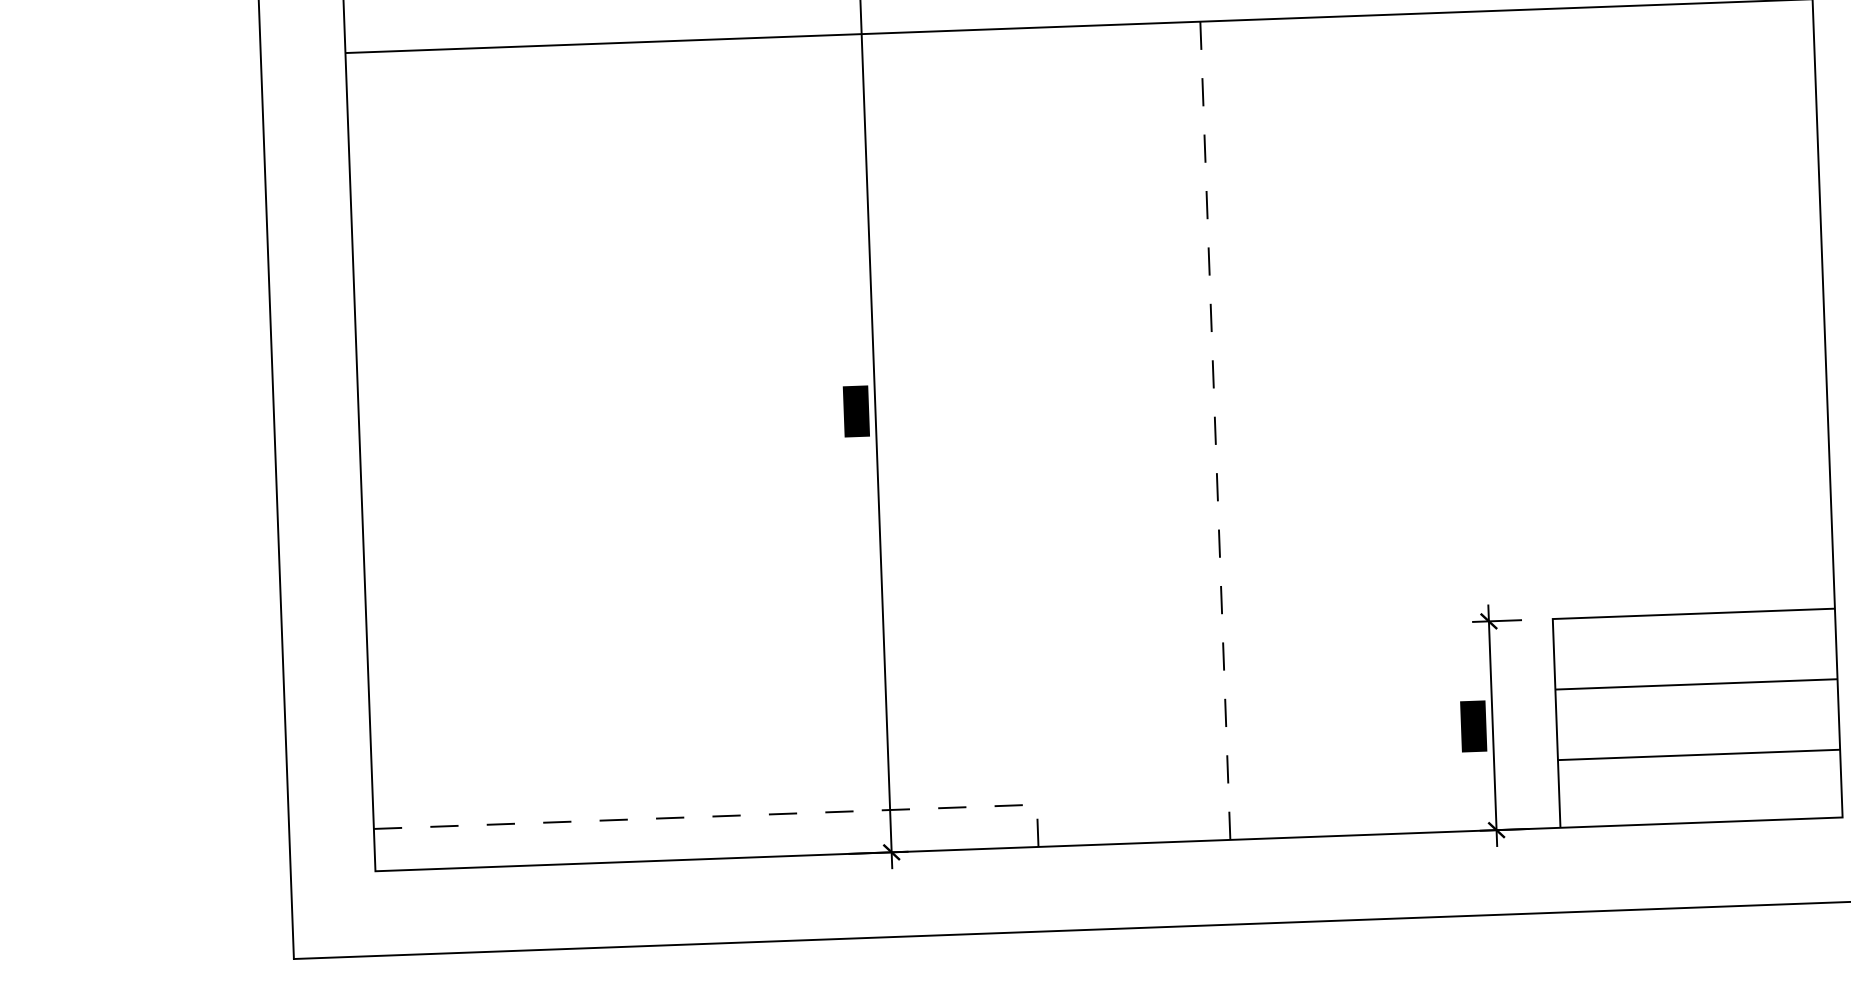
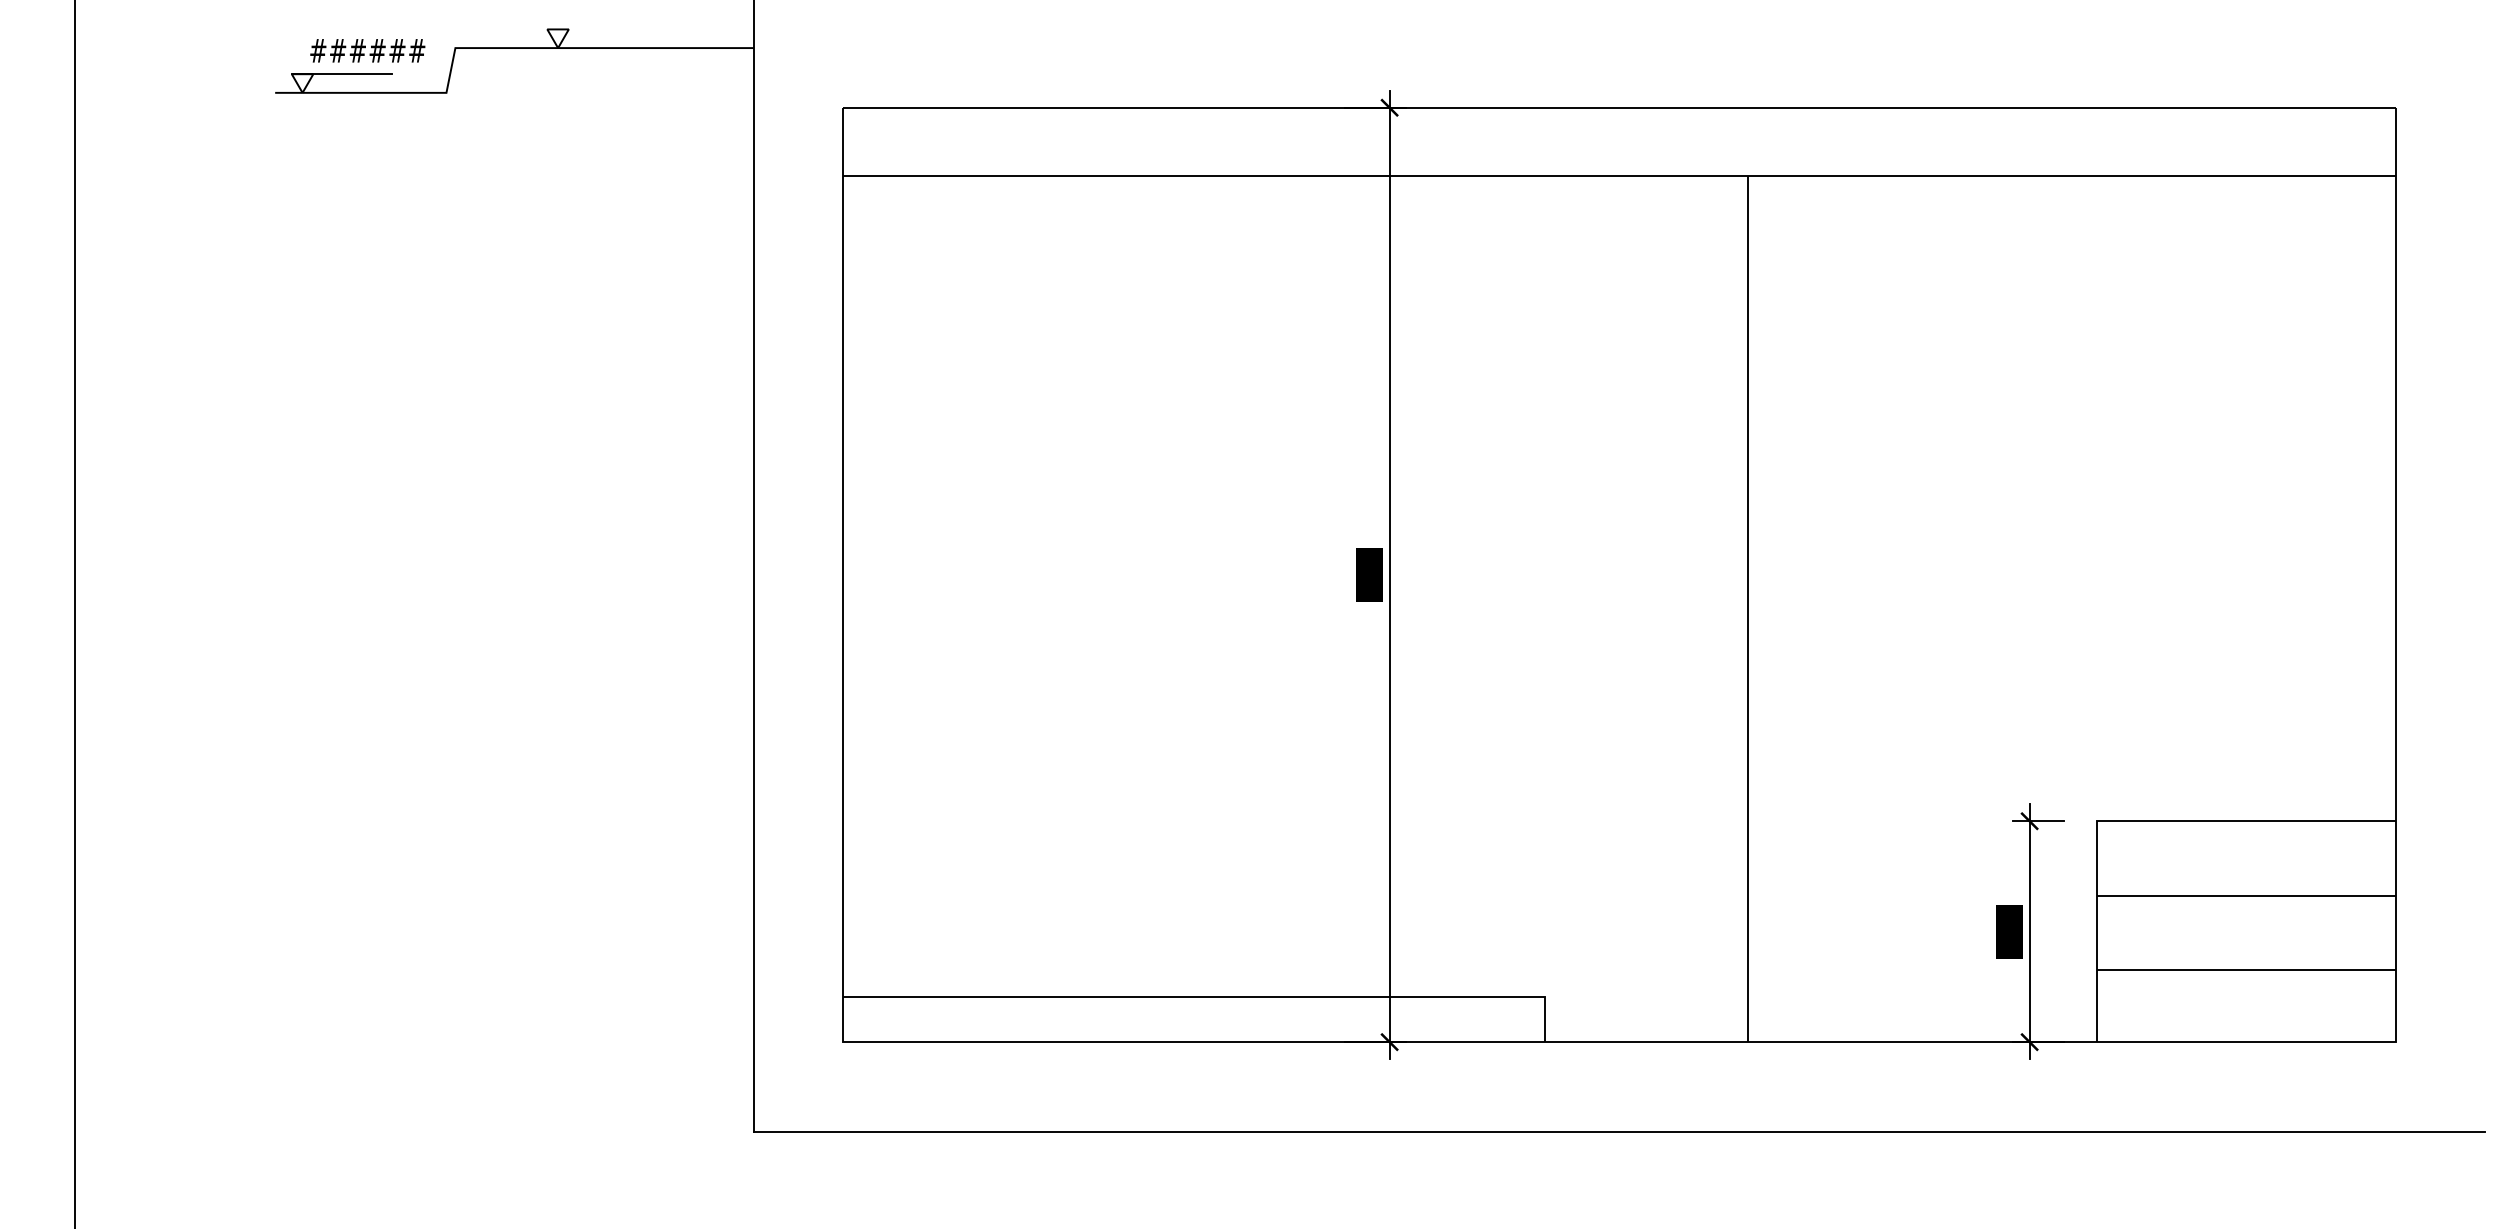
line: (1214, 431) -> (1747, 609), dashed -> solid
line: (727, 816) -> (1217, 997), dashed -> solid

